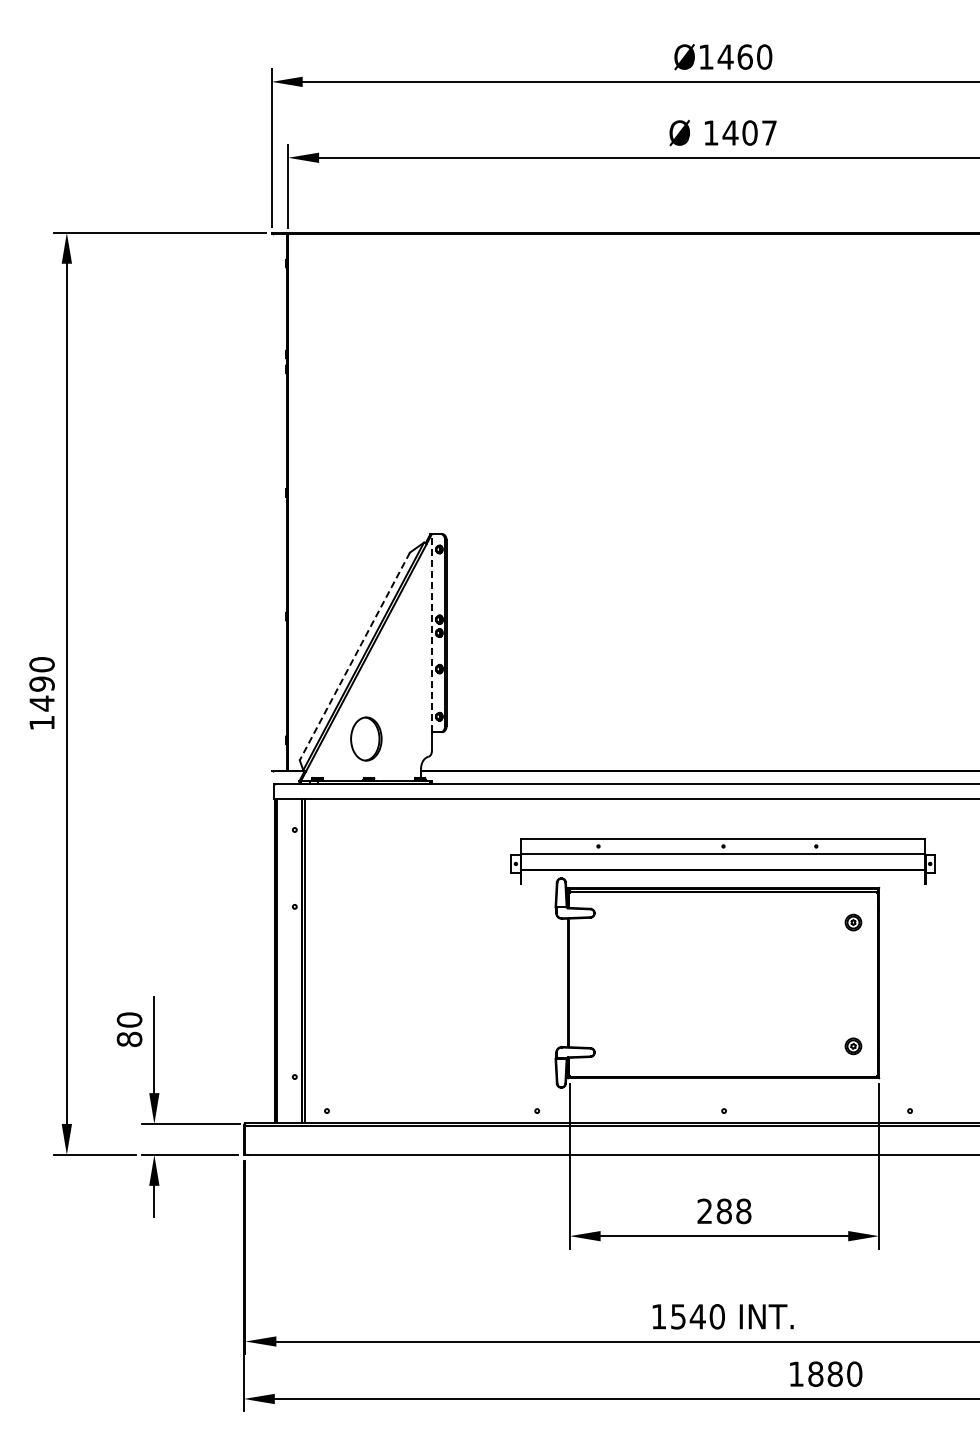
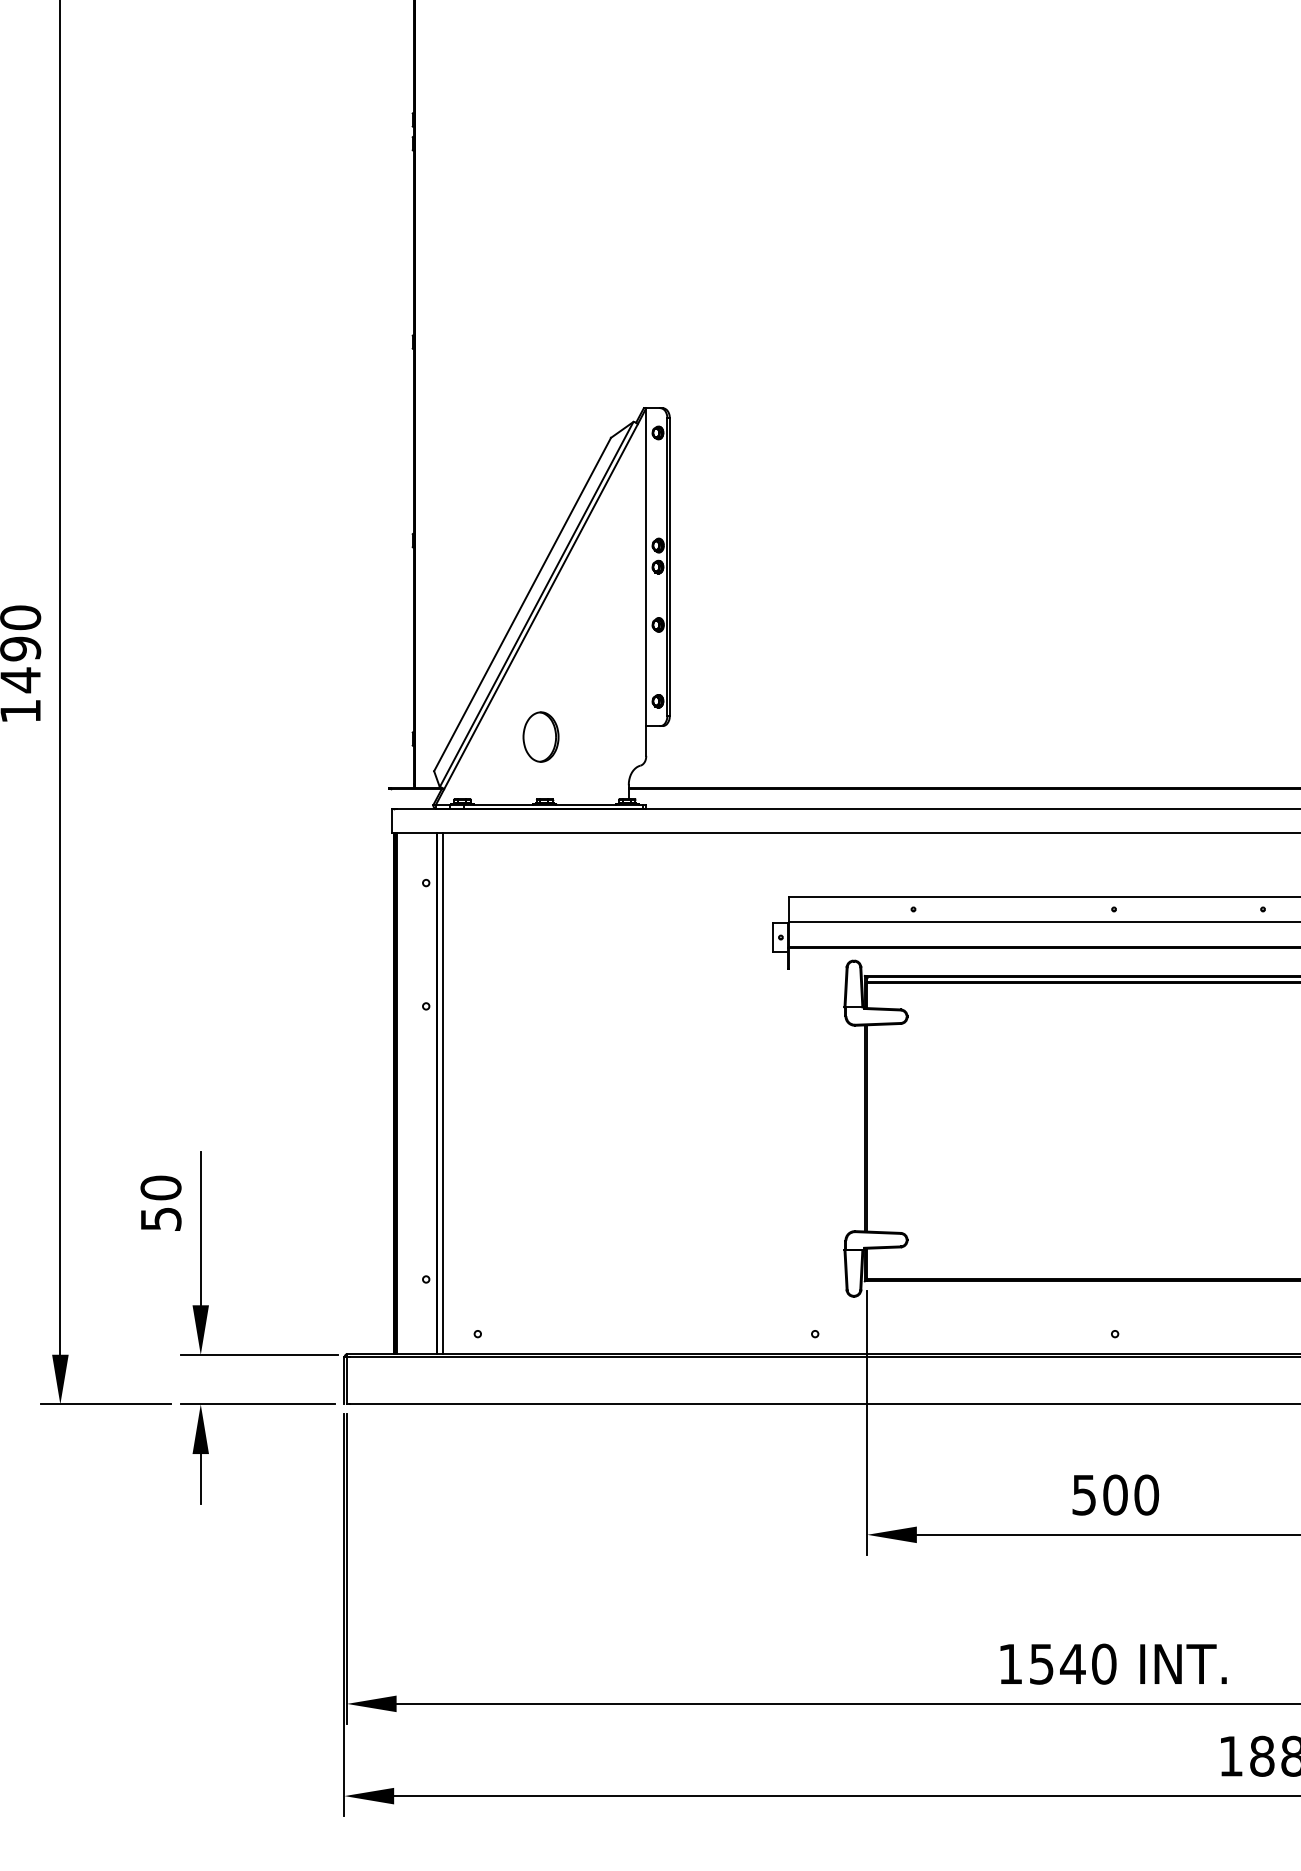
line: (431, 632) -> (645, 566), dashed -> solid
line: (354, 656) -> (521, 604), dashed -> solid
part: (366, 738) -> (541, 736), size x0.71
text: (129, 1038) -> (160, 1217), 80 -> 50
text: (724, 1211) -> (1115, 1495), 288 -> 500

